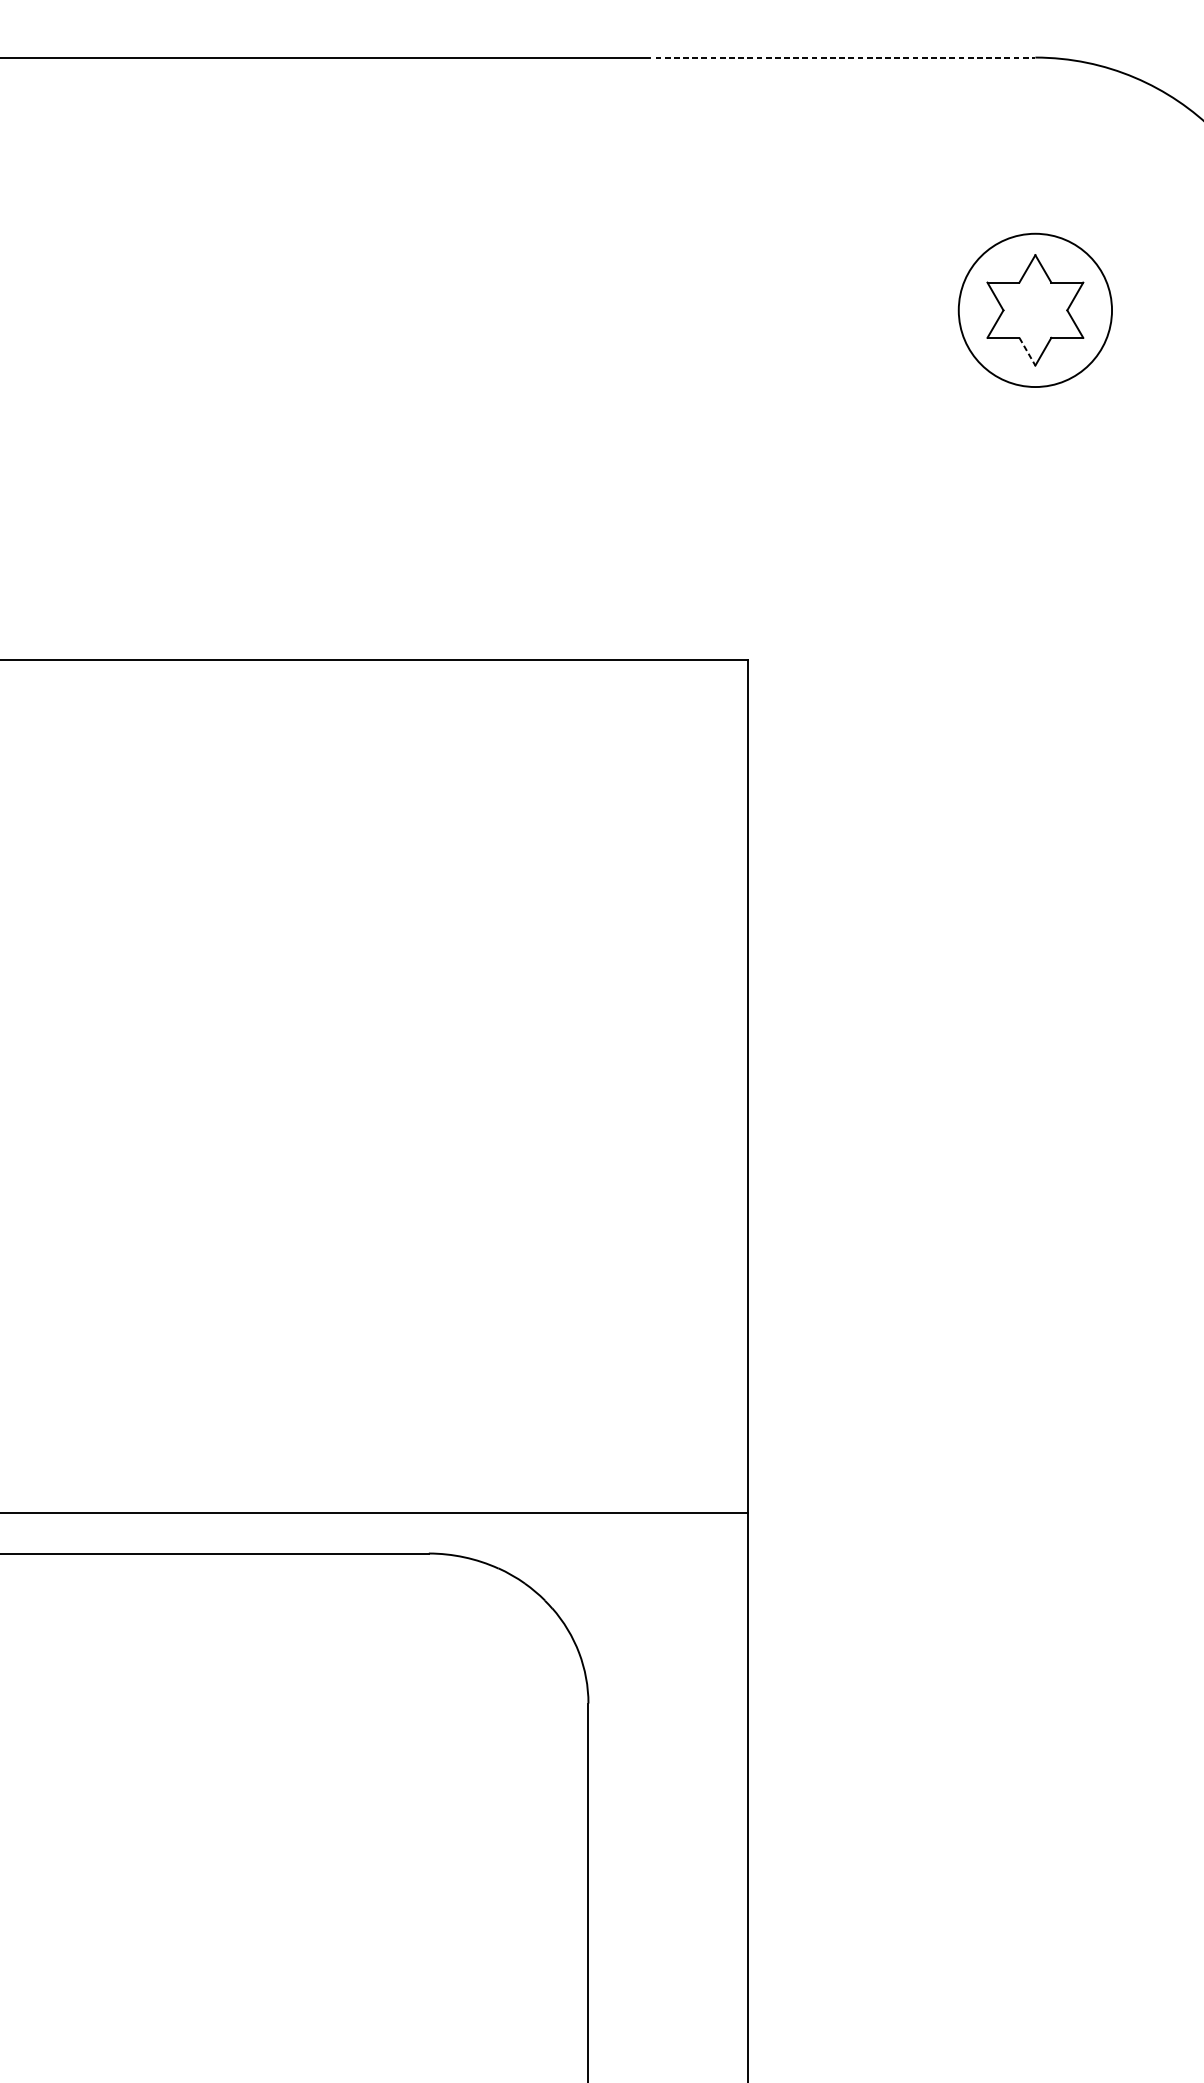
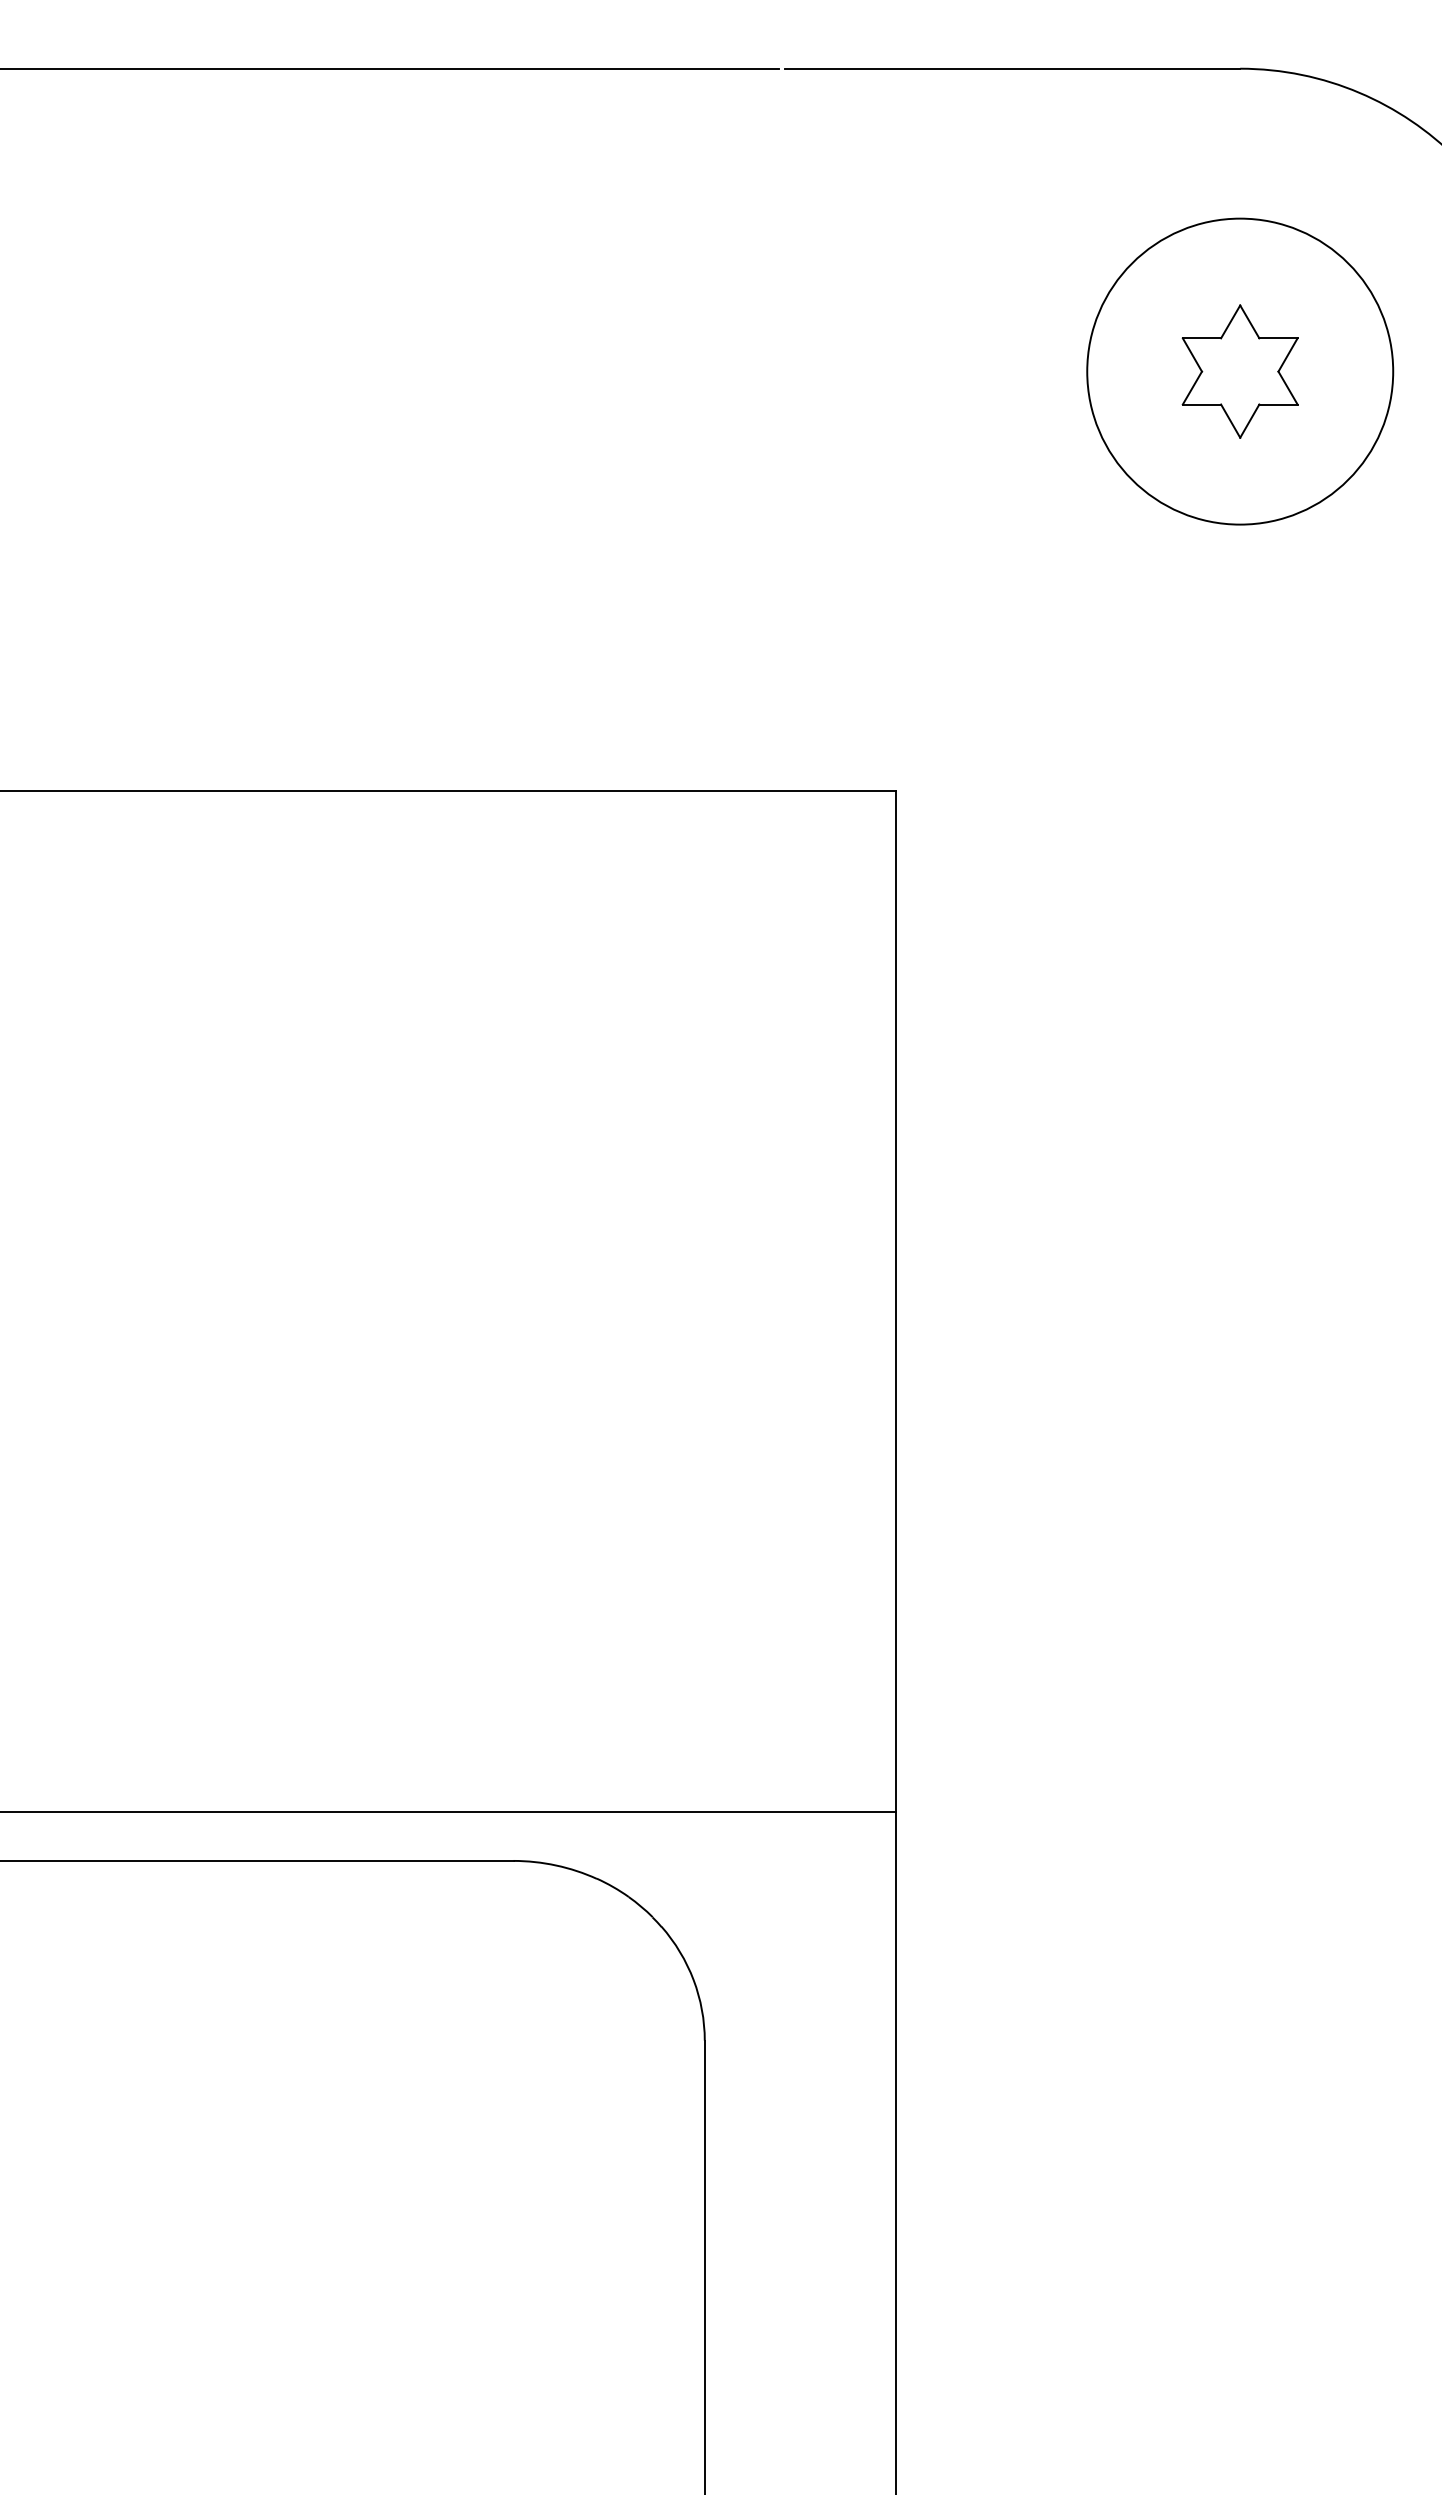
line: (845, 57) -> (1012, 68), dashed -> solid
circle: (1035, 310) -> (1240, 371), size x1.67
line: (1027, 352) -> (1230, 421), dashed -> solid

